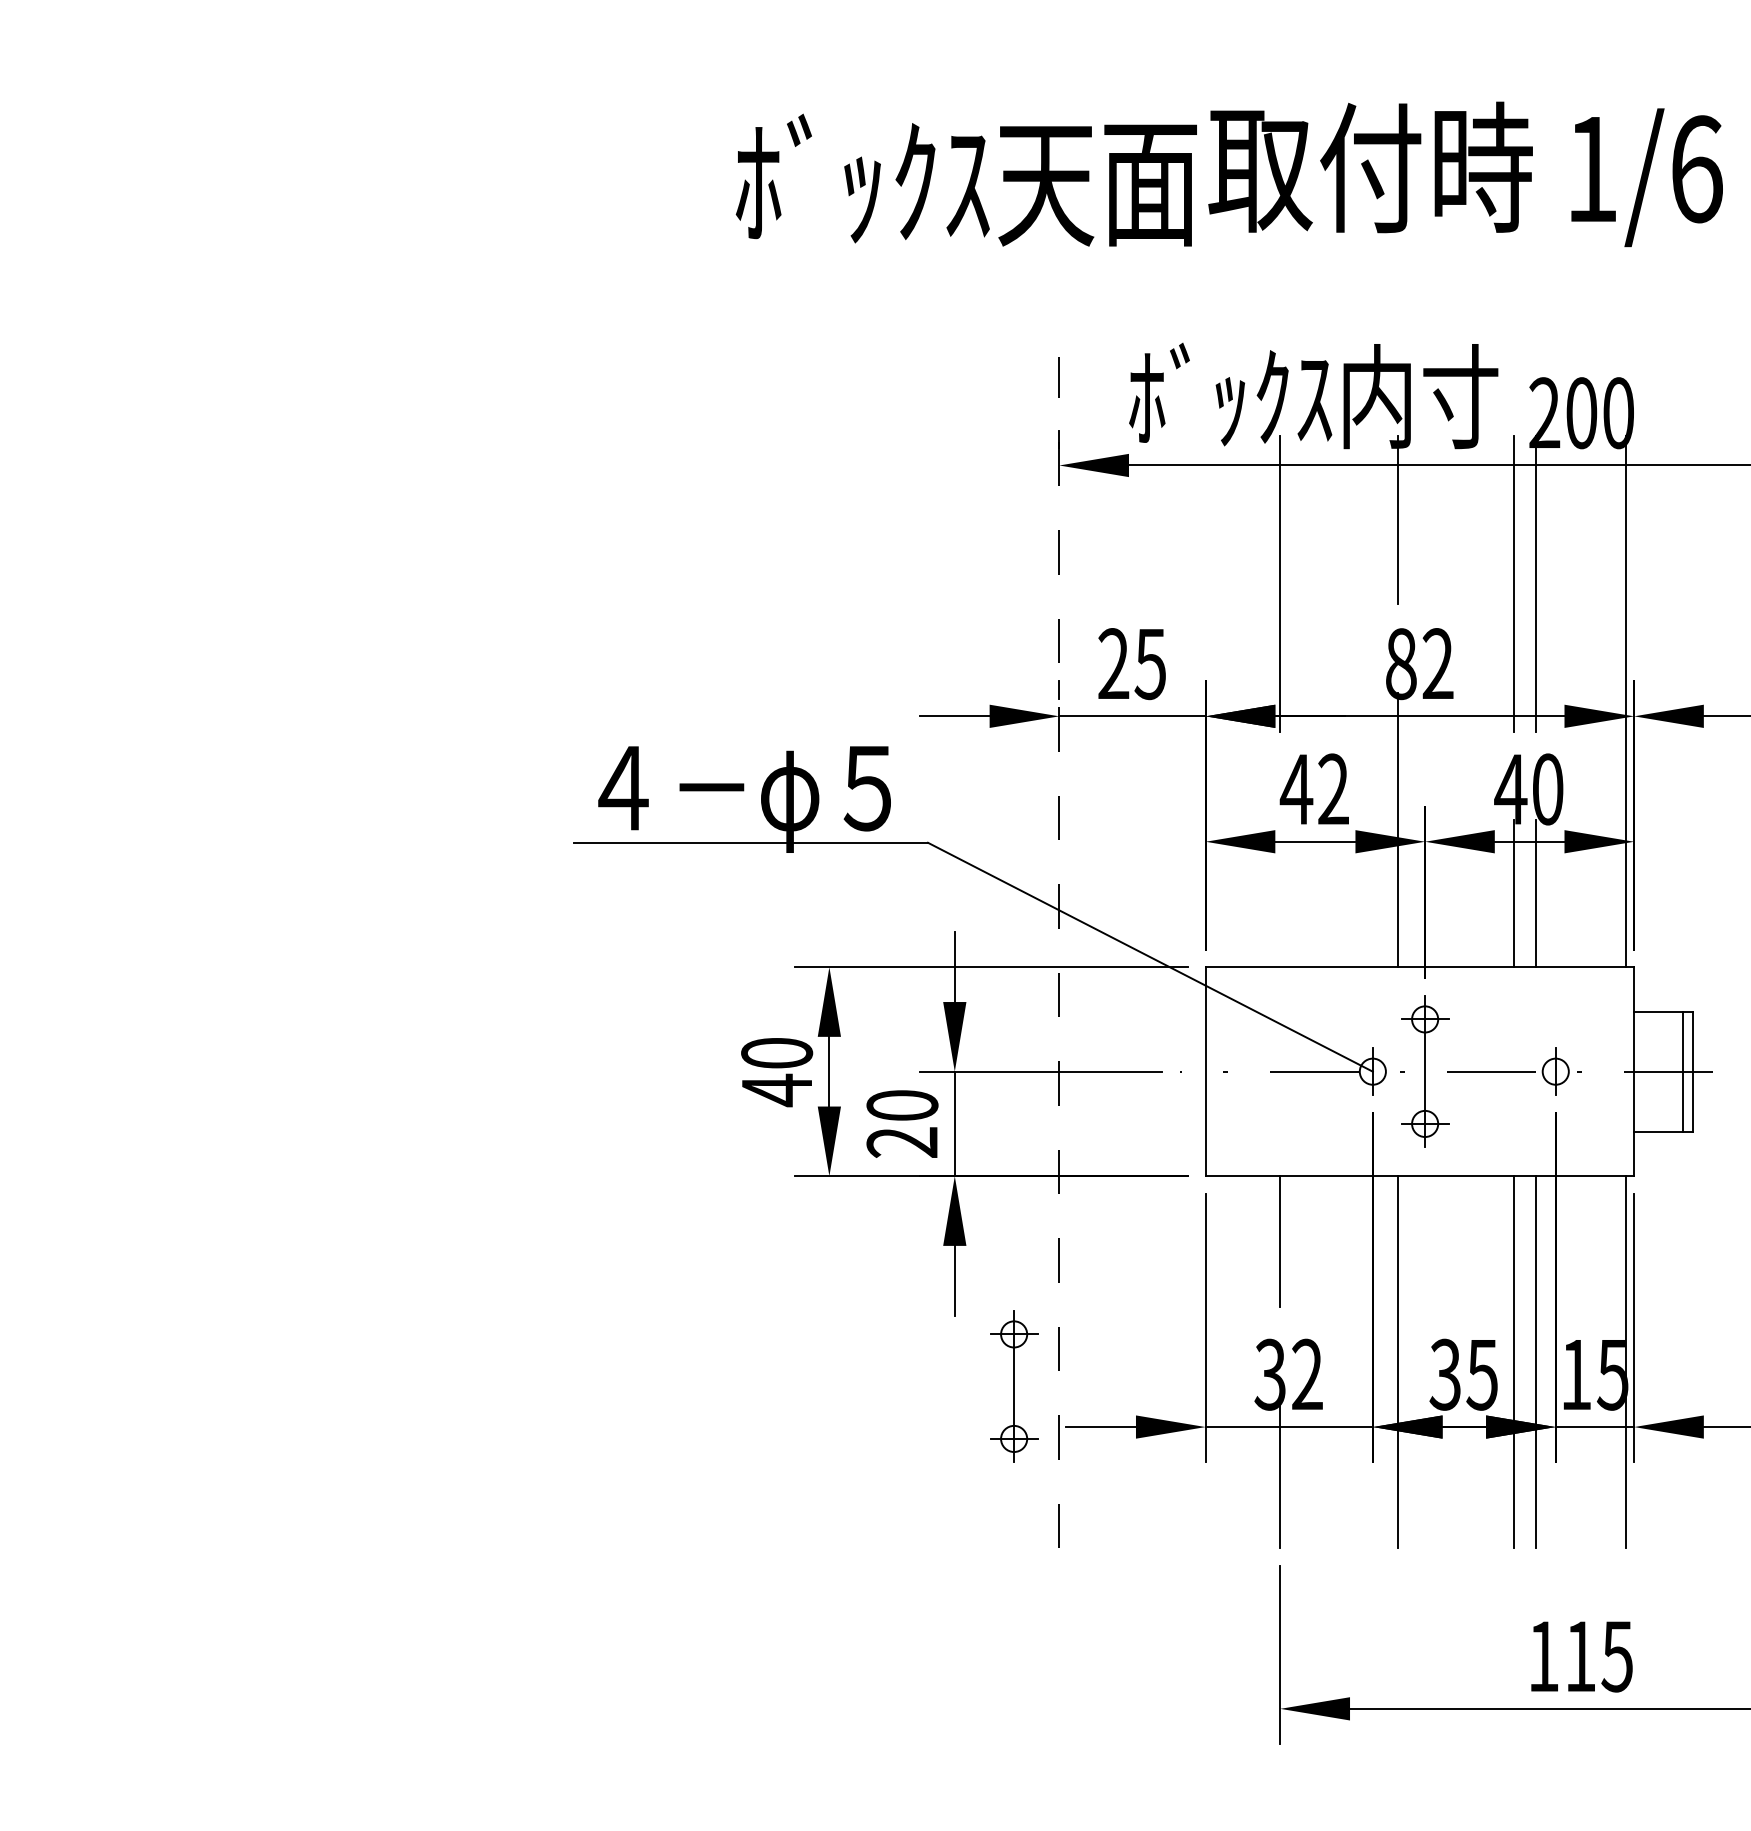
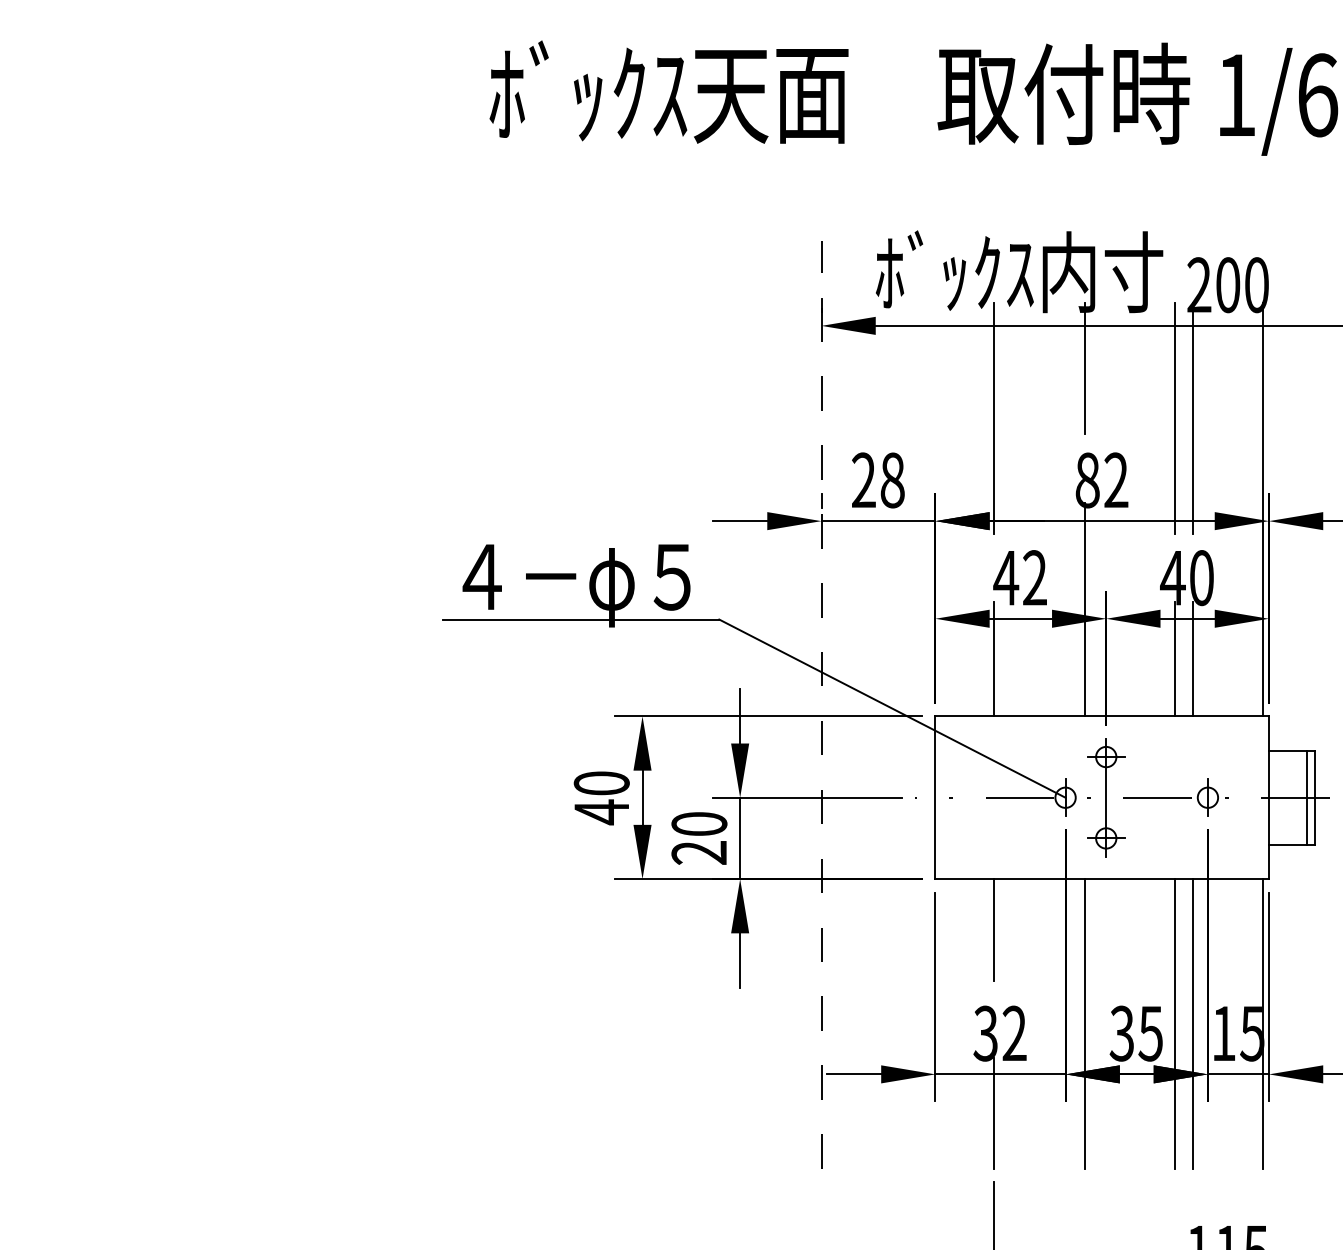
text: (965, 179) -> (668, 91), moved
text: (1150, 664) -> (892, 480), 25 -> 28
line: (1280, 893) -> (993, 659), added
part: (1014, 1386) -> (786, 1042), removed

